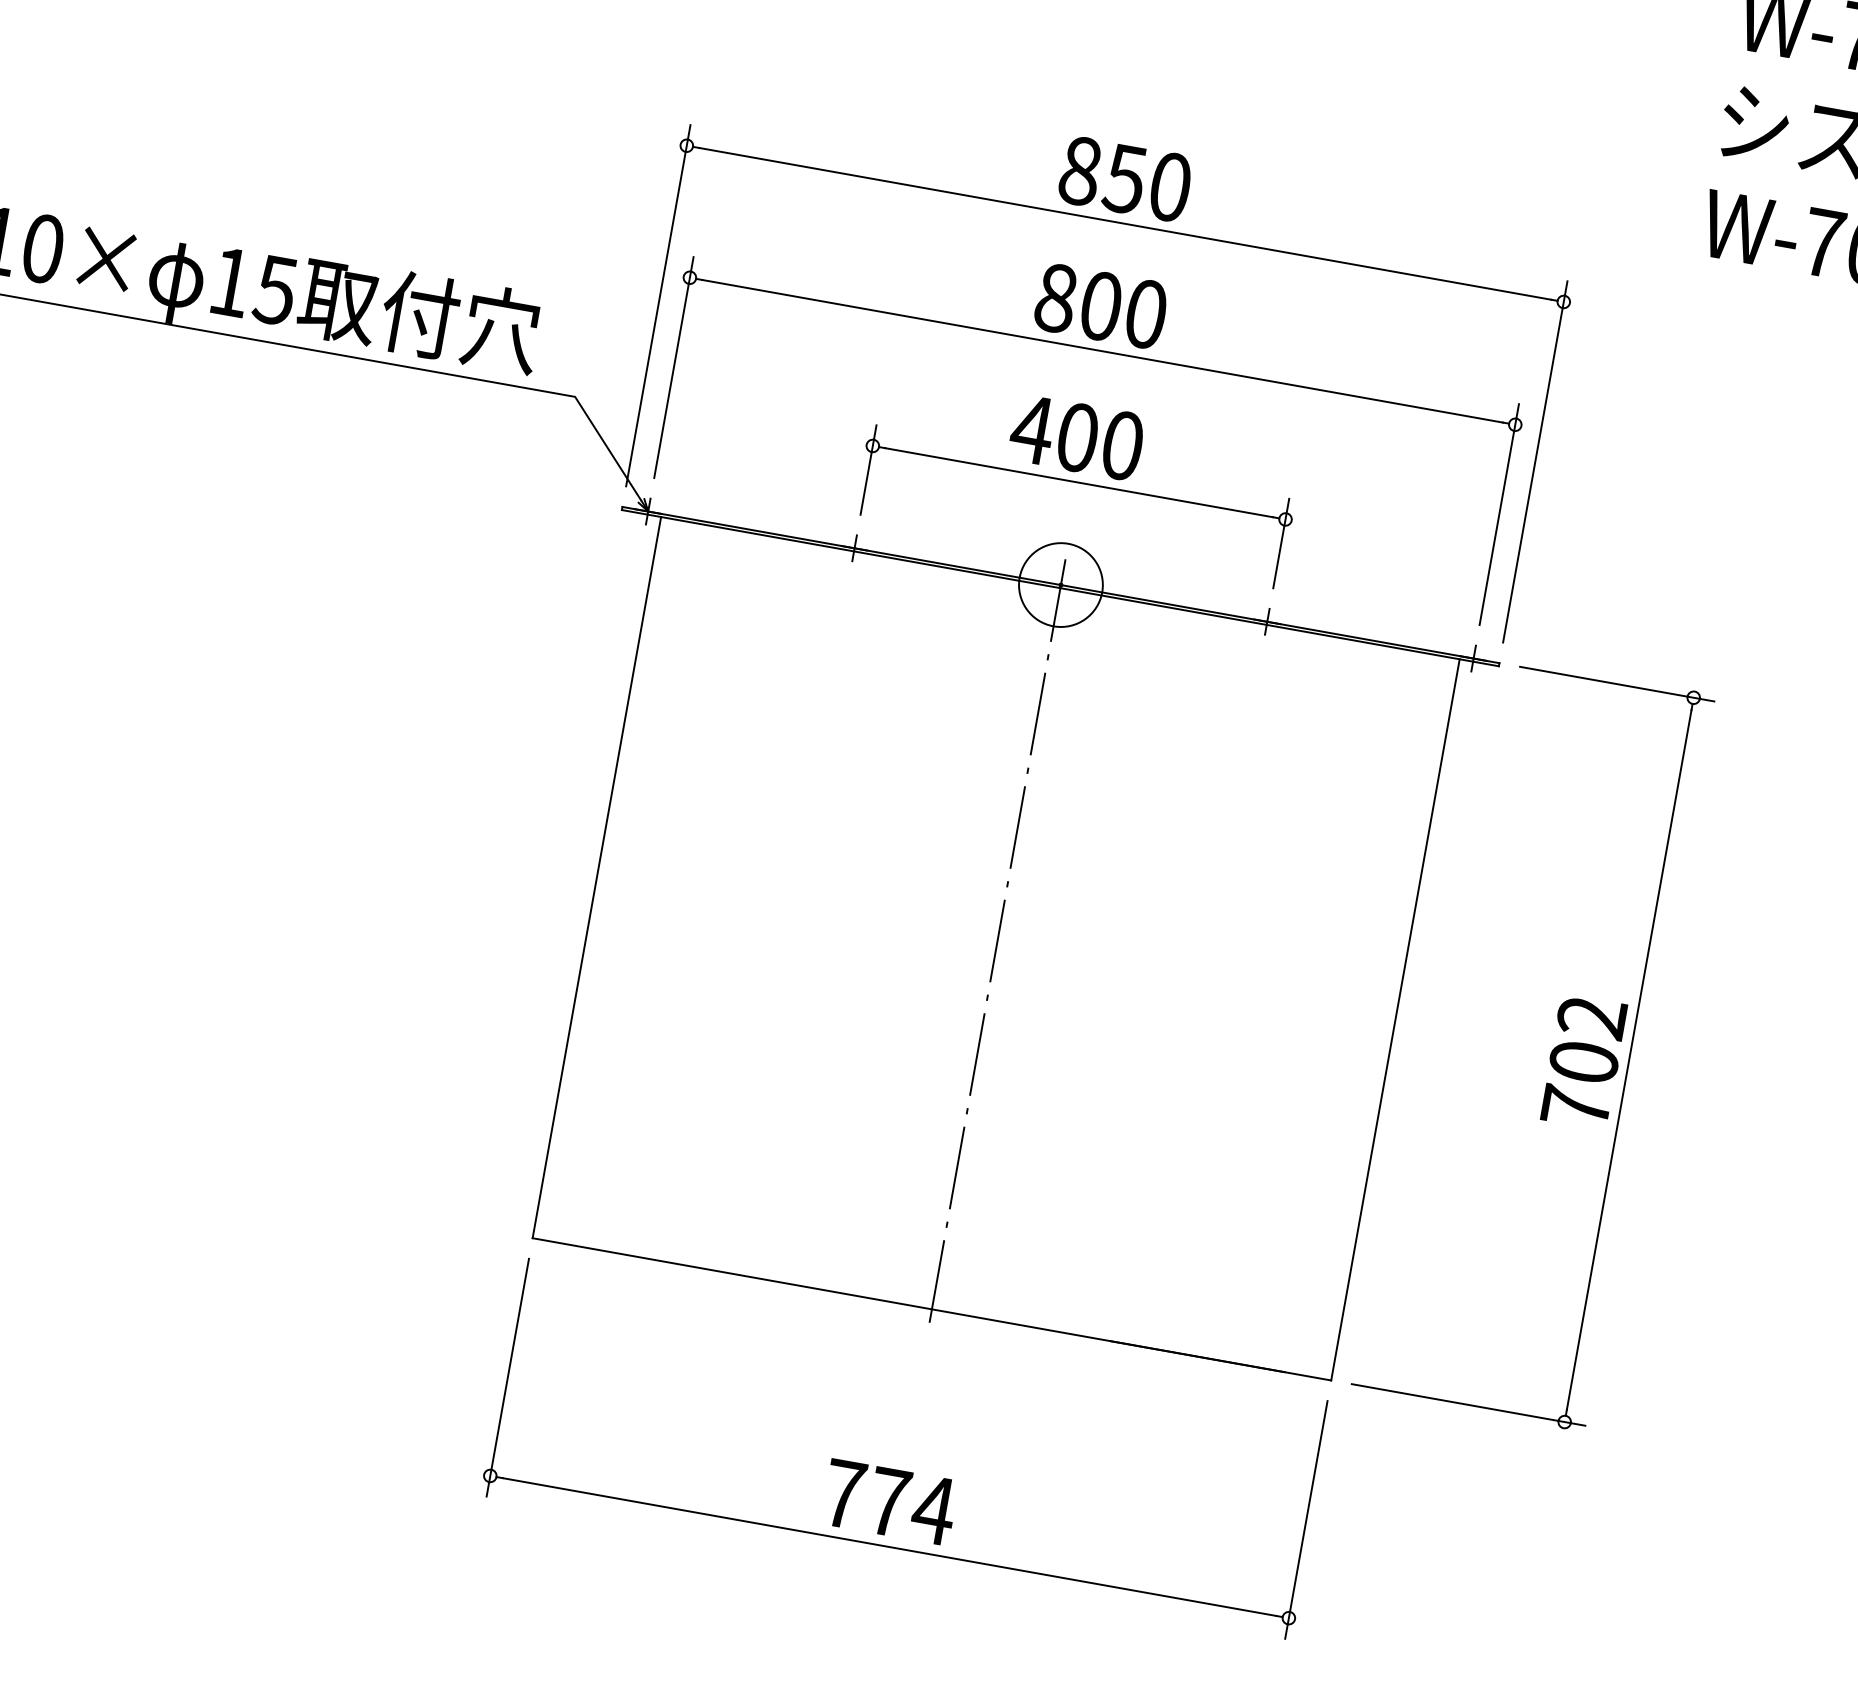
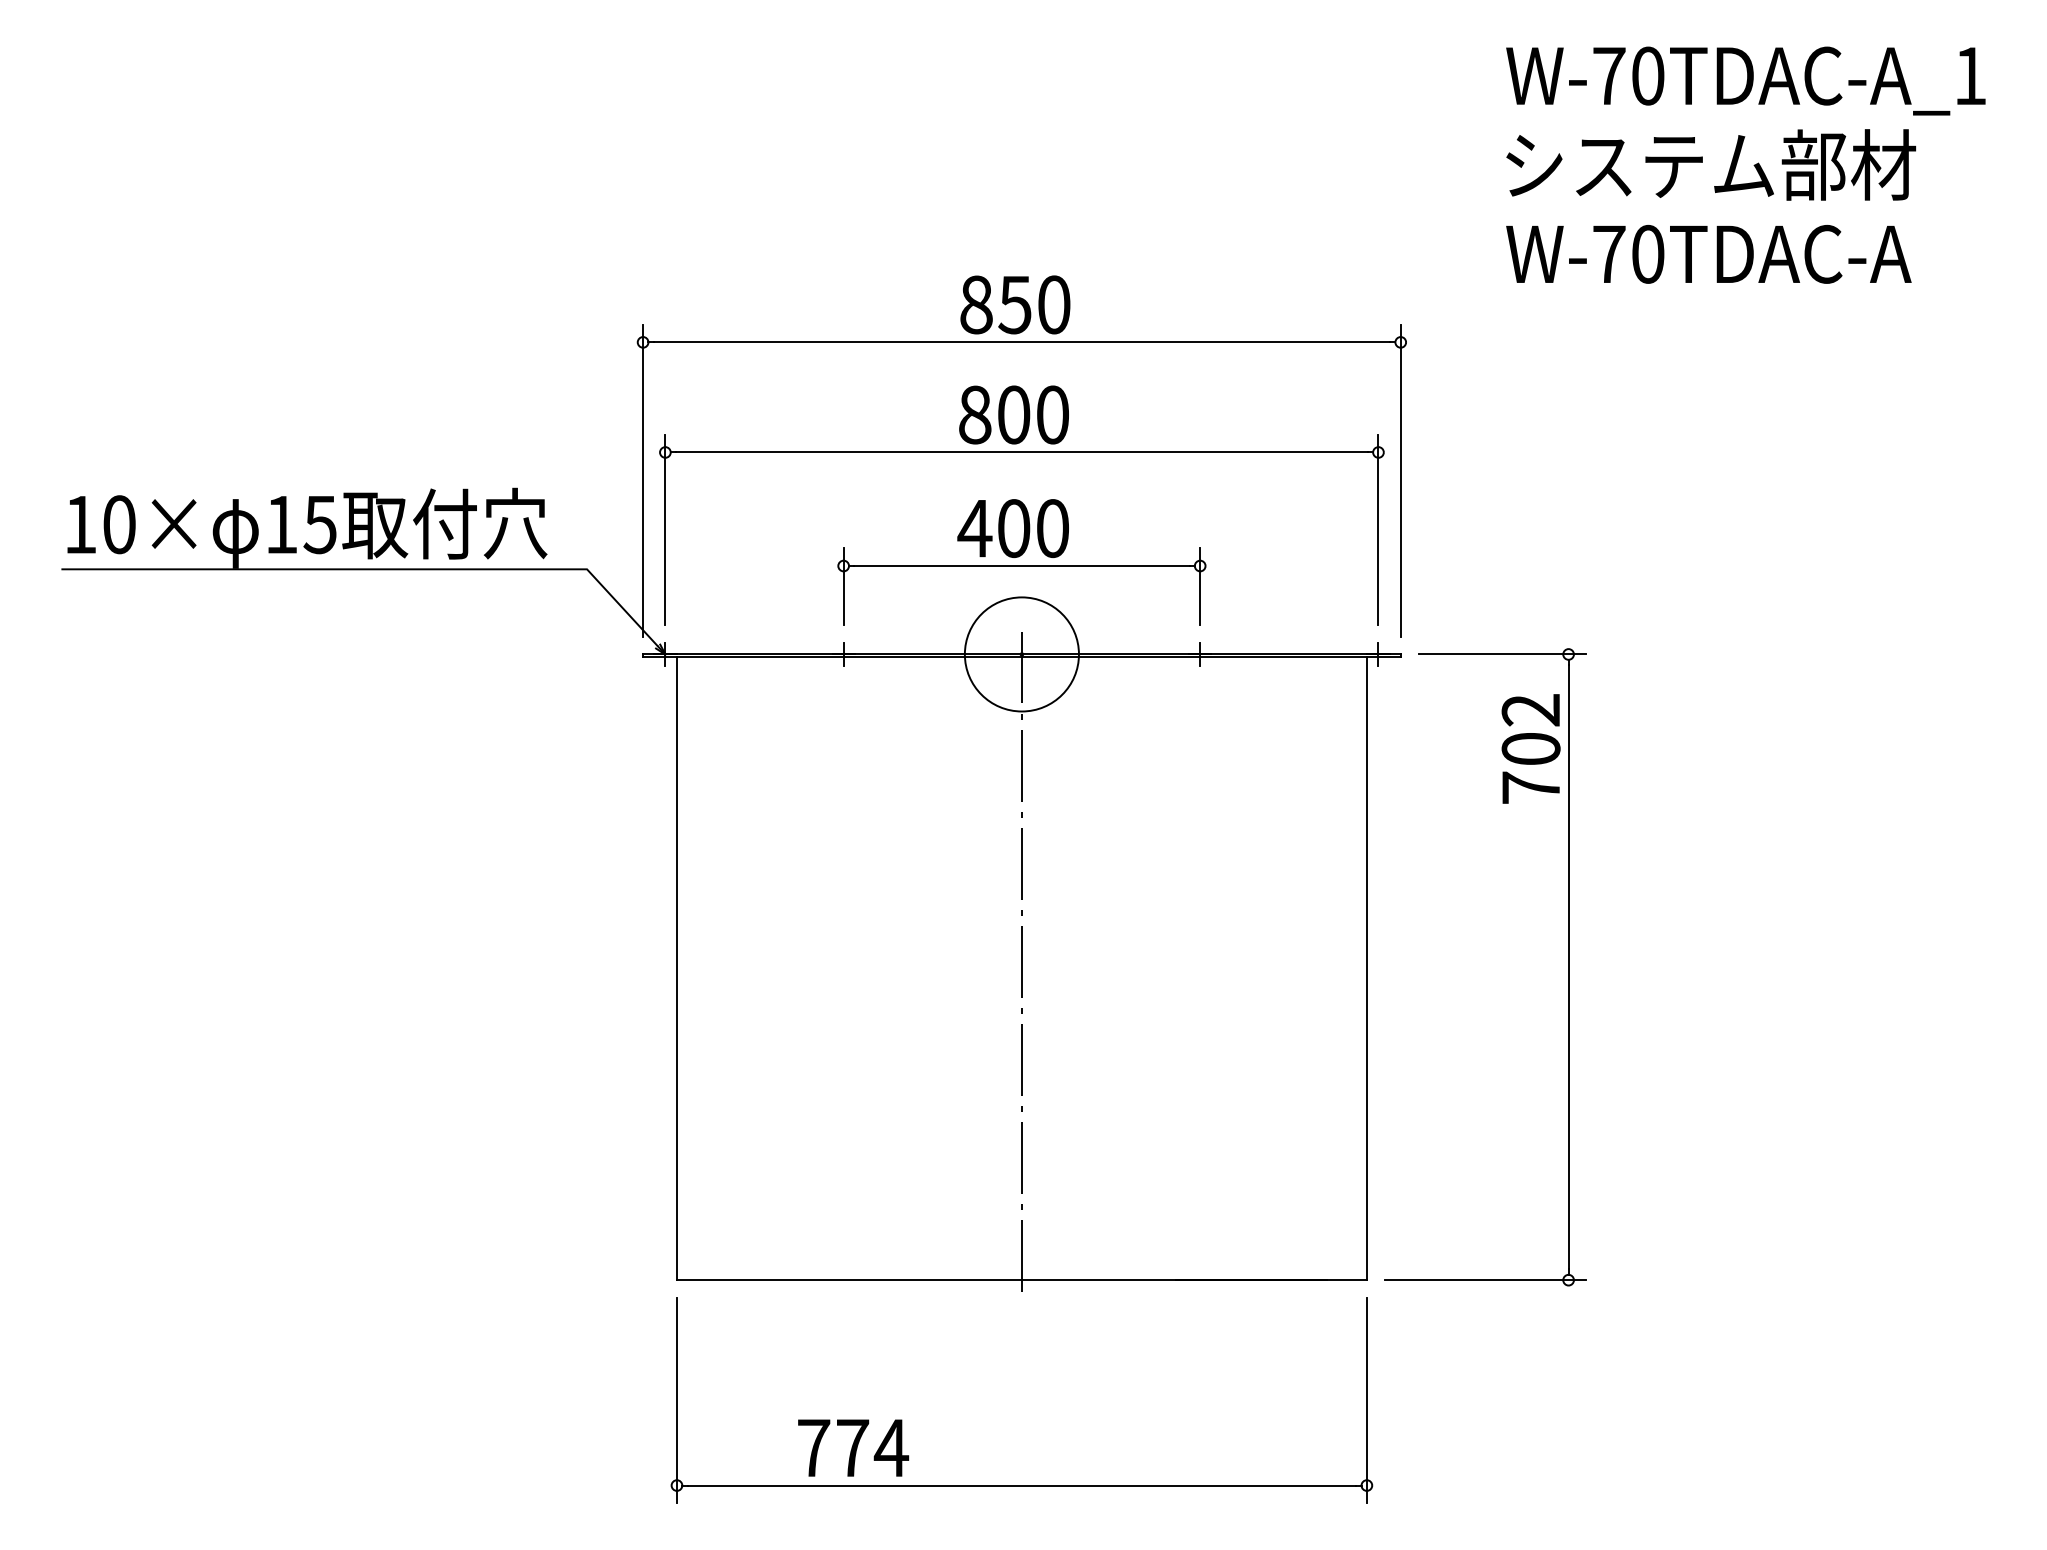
circle: (1060, 585) -> (1021, 654), size x1.6
text: (1583, 1061) -> (1530, 748), moved
text: (890, 1501) -> (853, 1447), moved

